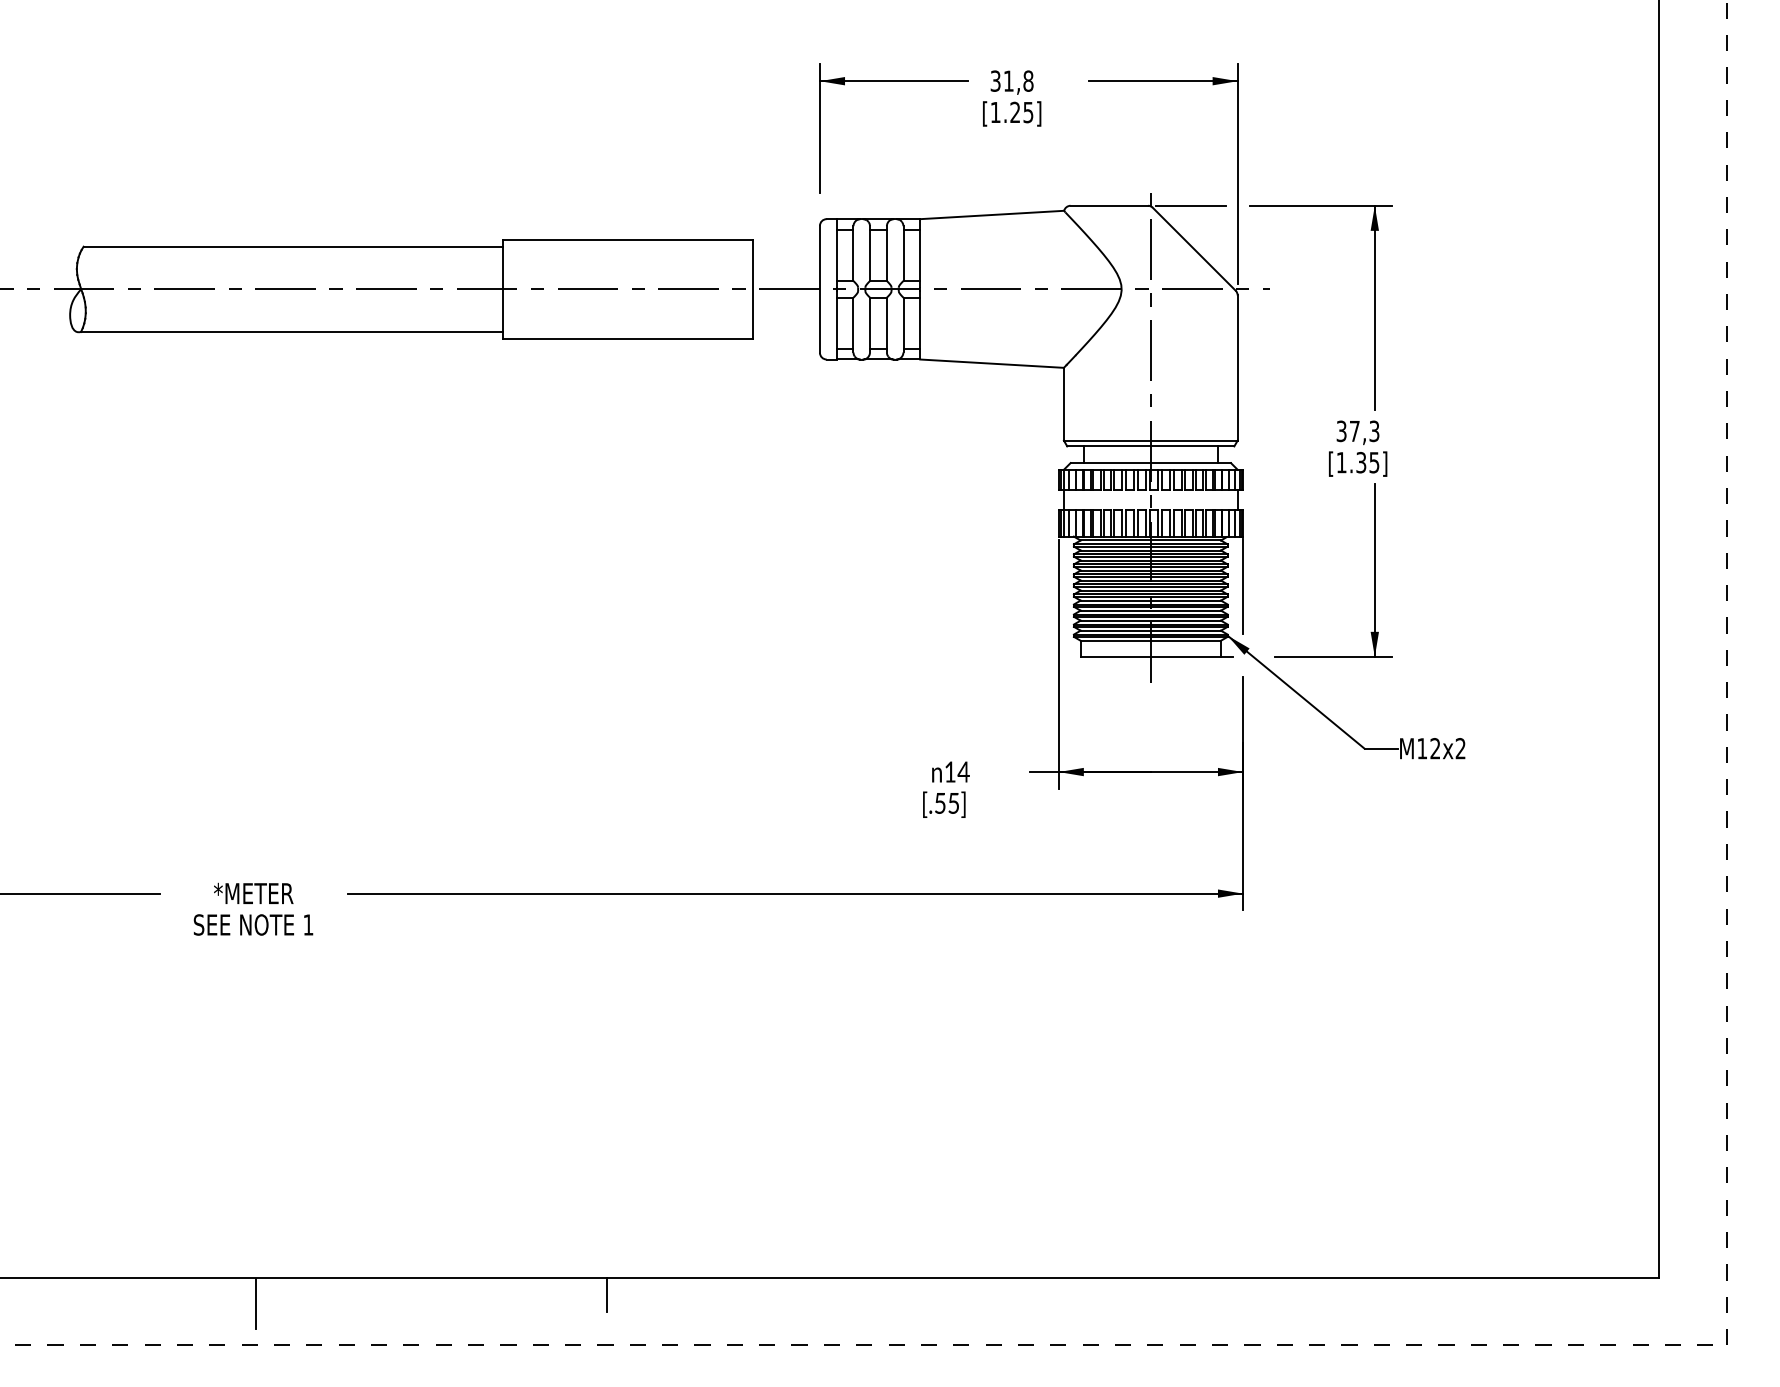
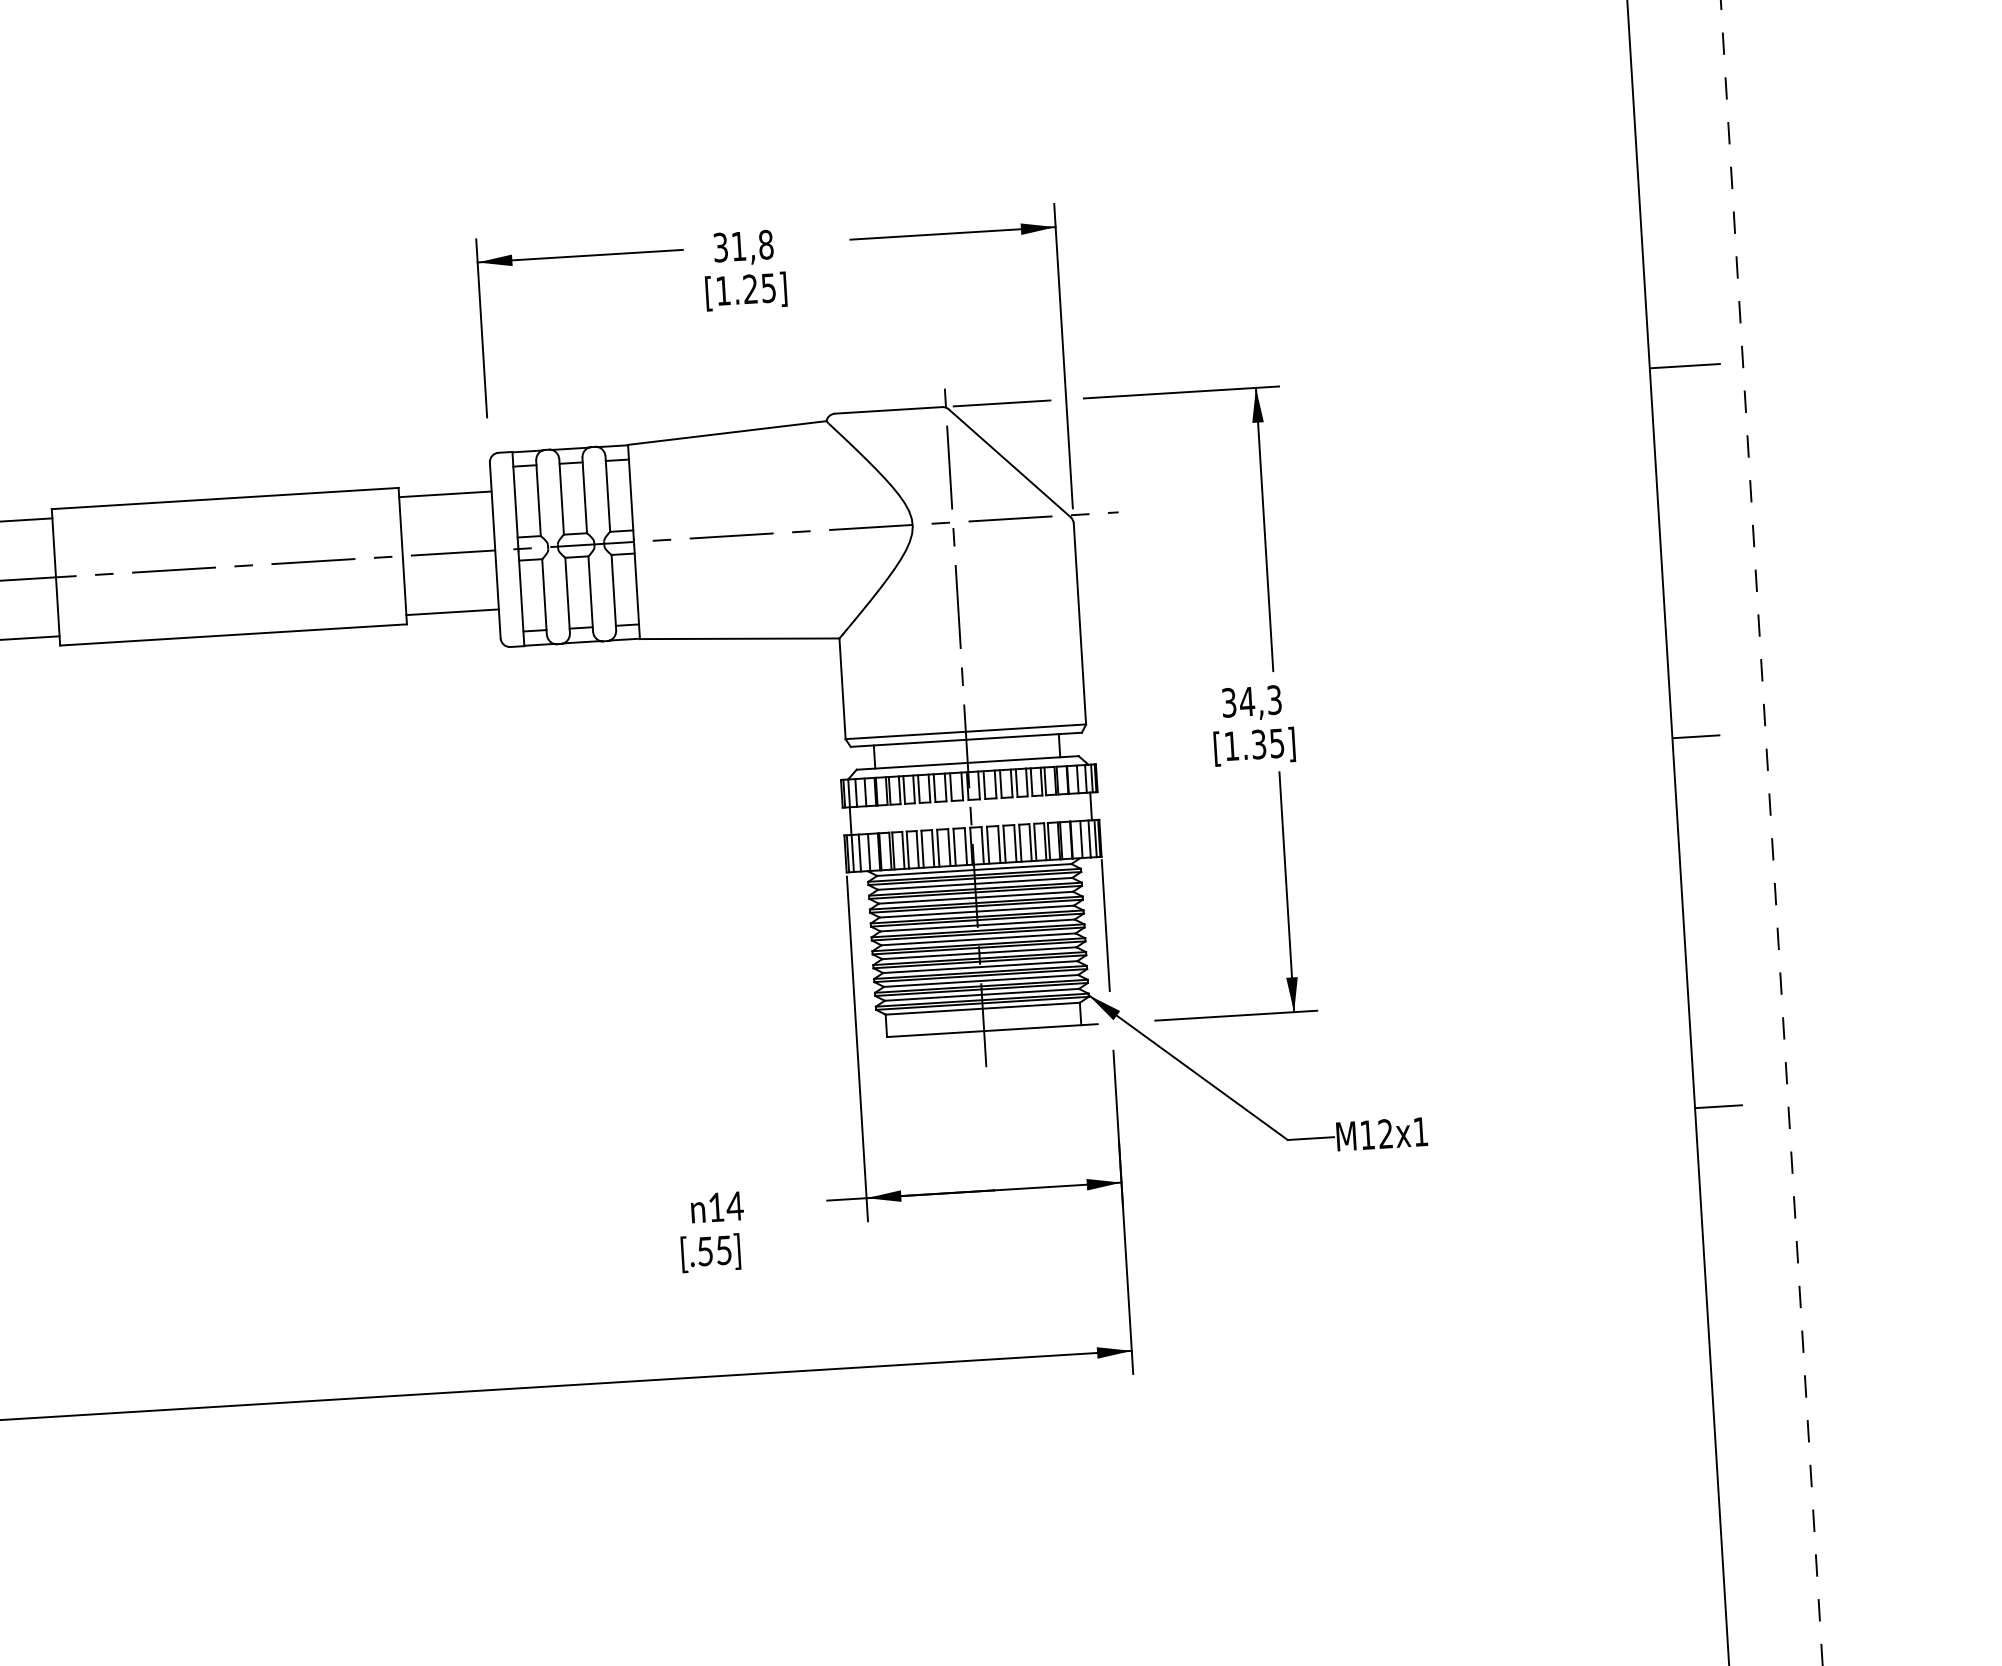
line: (1684, 209) -> (1684, 366), added
line: (786, 246) -> (445, 494), added
line: (786, 331) -> (452, 611), added
text: (1354, 431) -> (1246, 701), 37,3 -> 34,3
line: (1676, 476) -> (1696, 736), added
line: (1676, 743) -> (1718, 1106), added
text: (1460, 748) -> (1420, 1131), M12x2 -> M12x1

